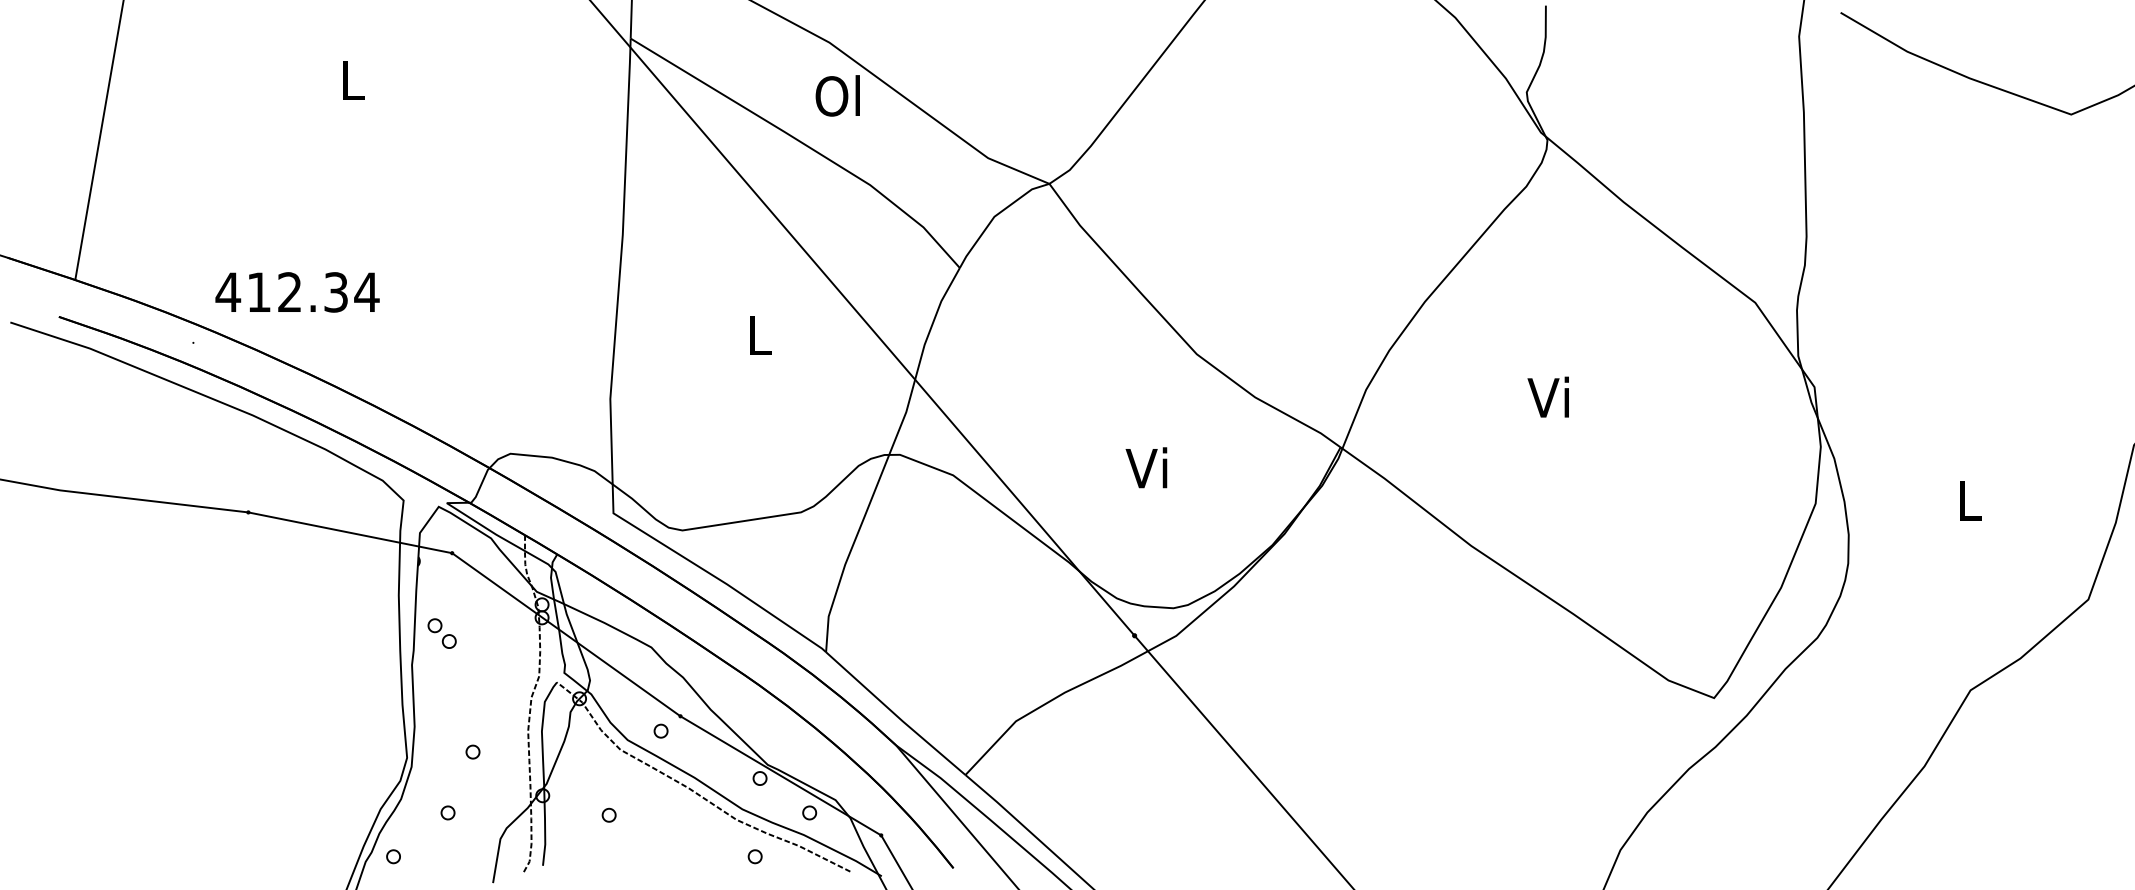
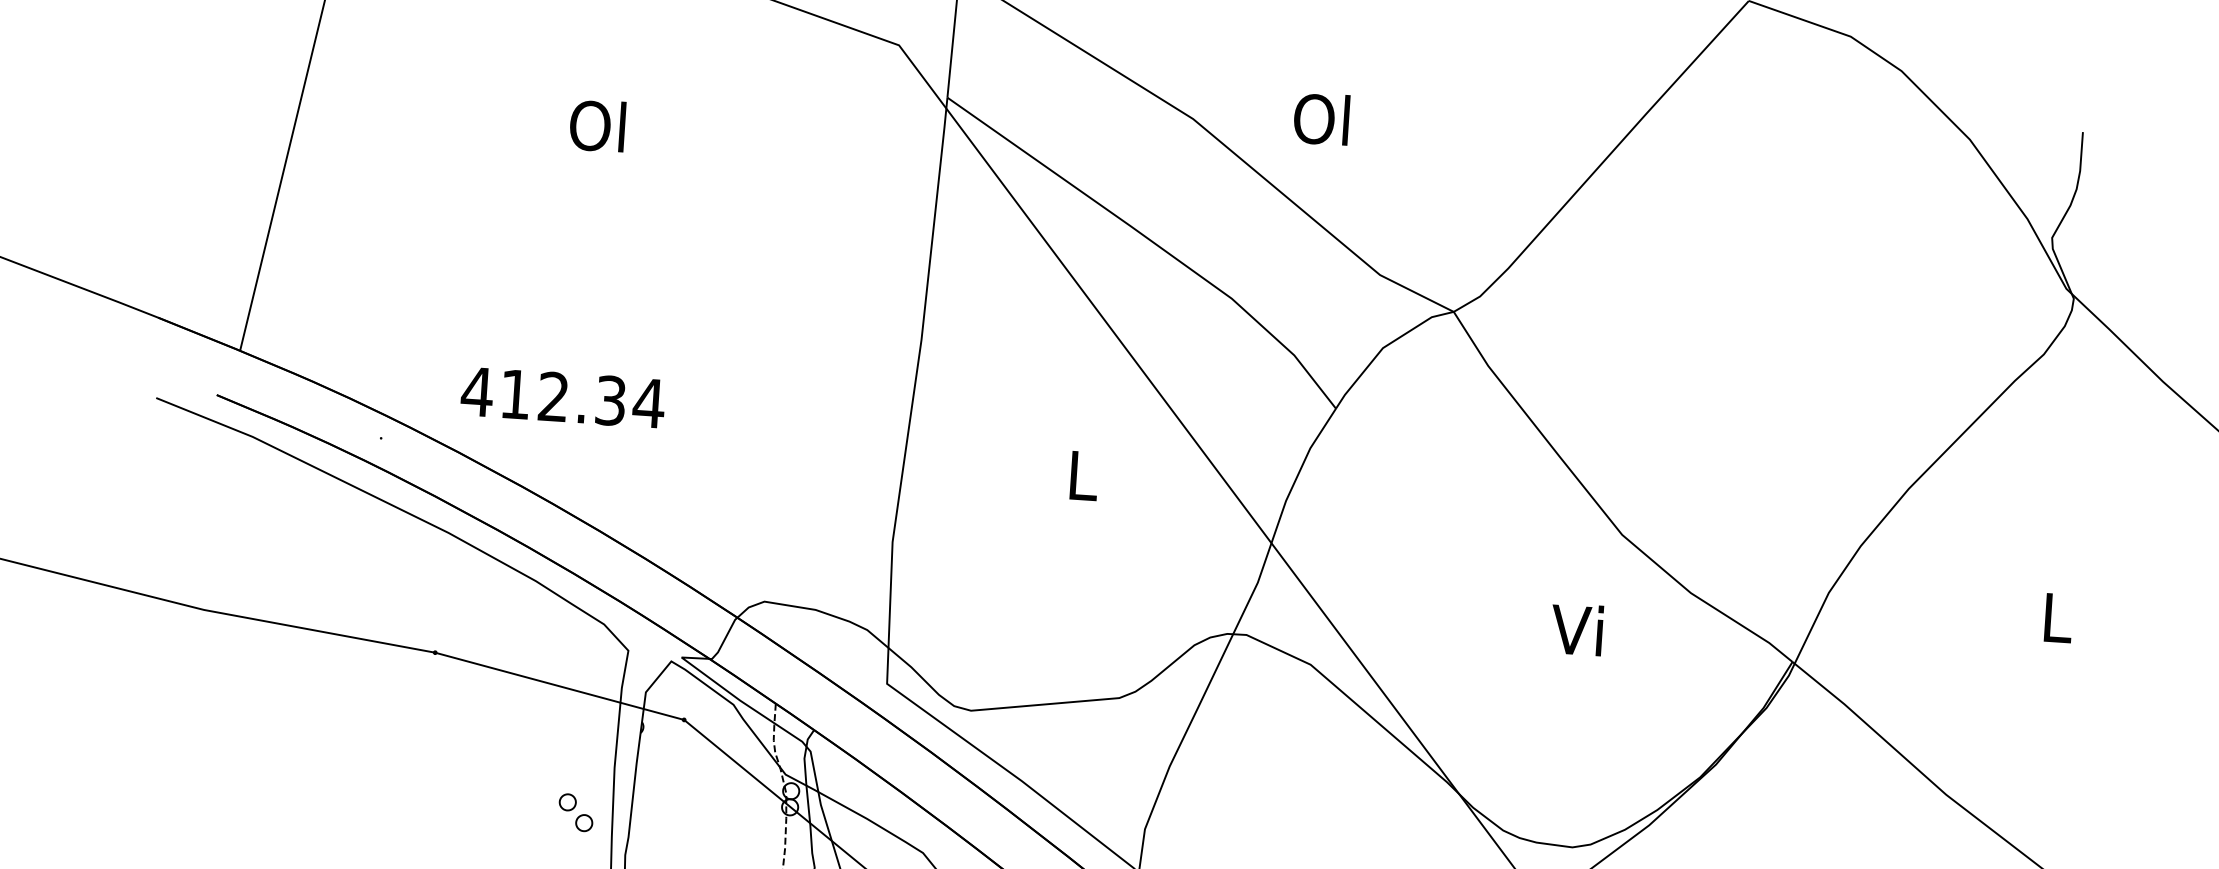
text: (350, 79) -> (597, 125), L -> Ol
text: (837, 95) -> (1321, 118), moved
text: (297, 292) -> (562, 397), moved
text: (1547, 396) -> (2052, 616), Vi -> L
text: (1146, 467) -> (1577, 629), moved
part: (441, 633) -> (575, 812), moved

